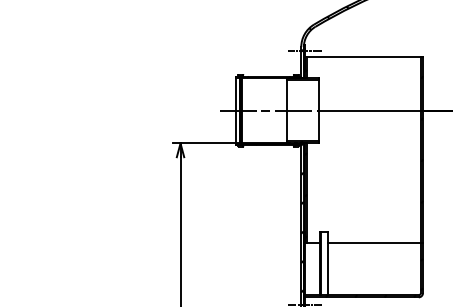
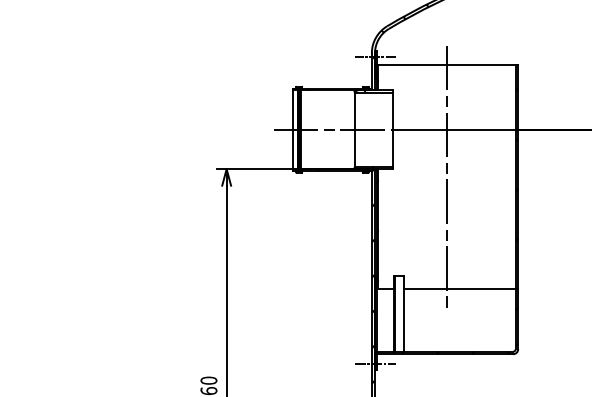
line: (364, 149) -> (447, 176), added

